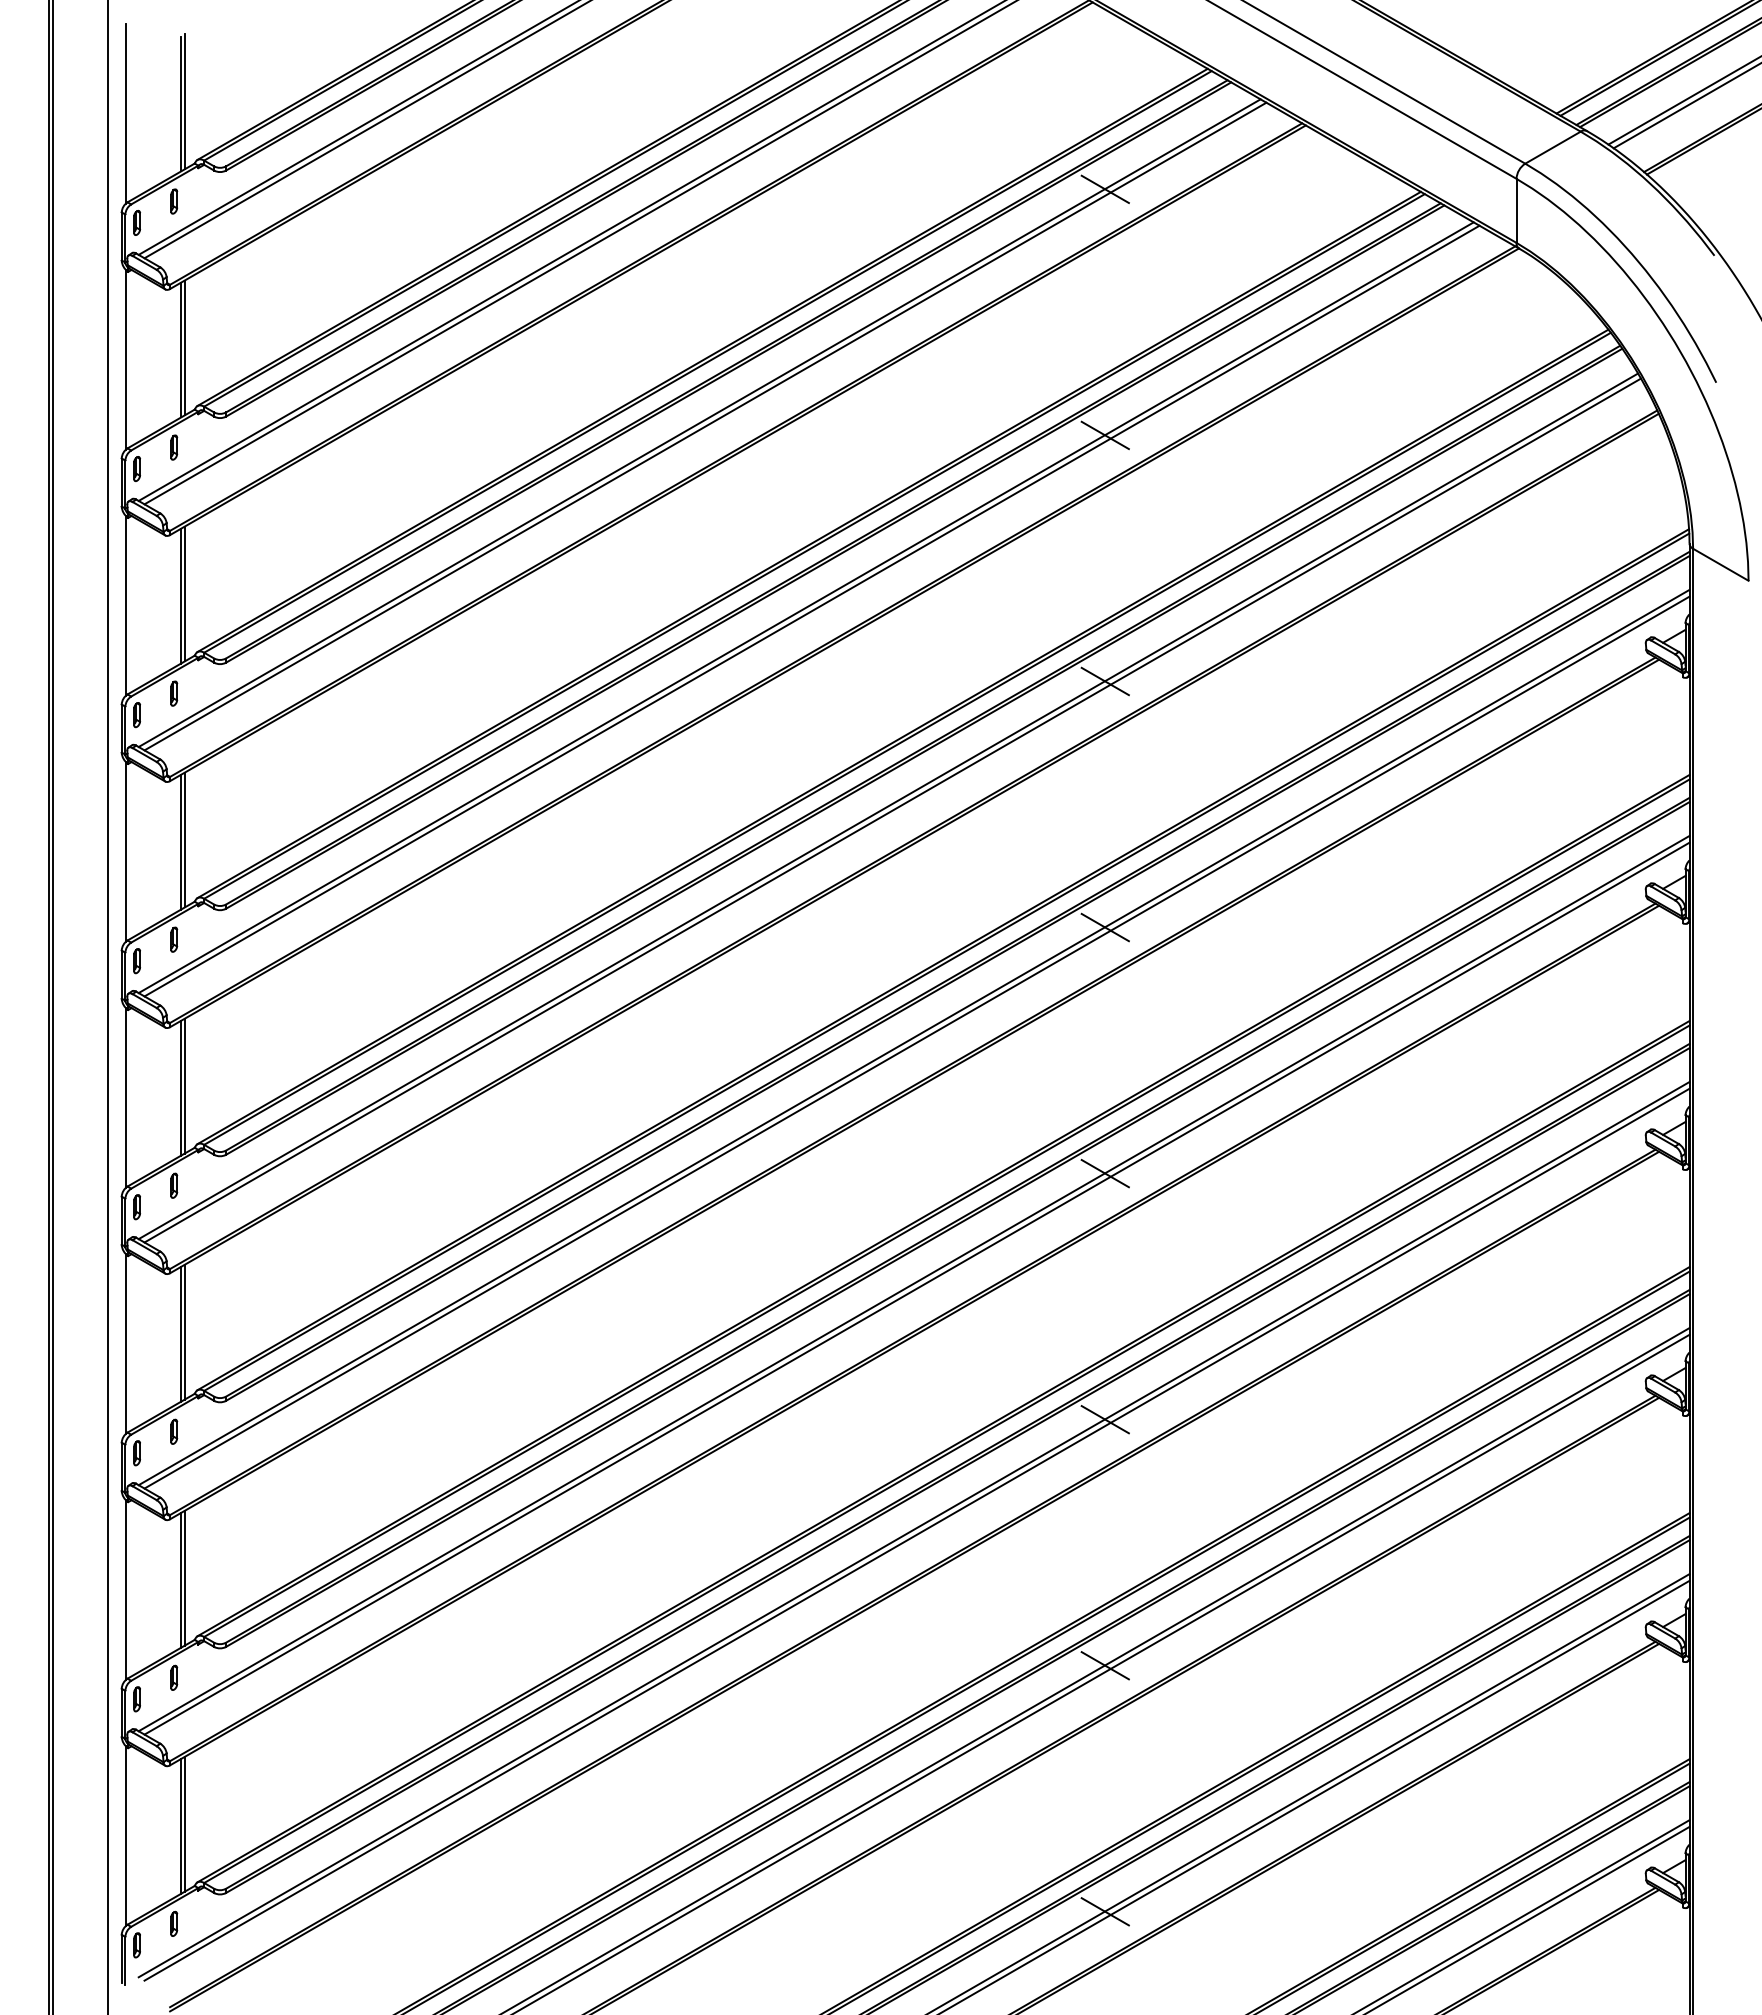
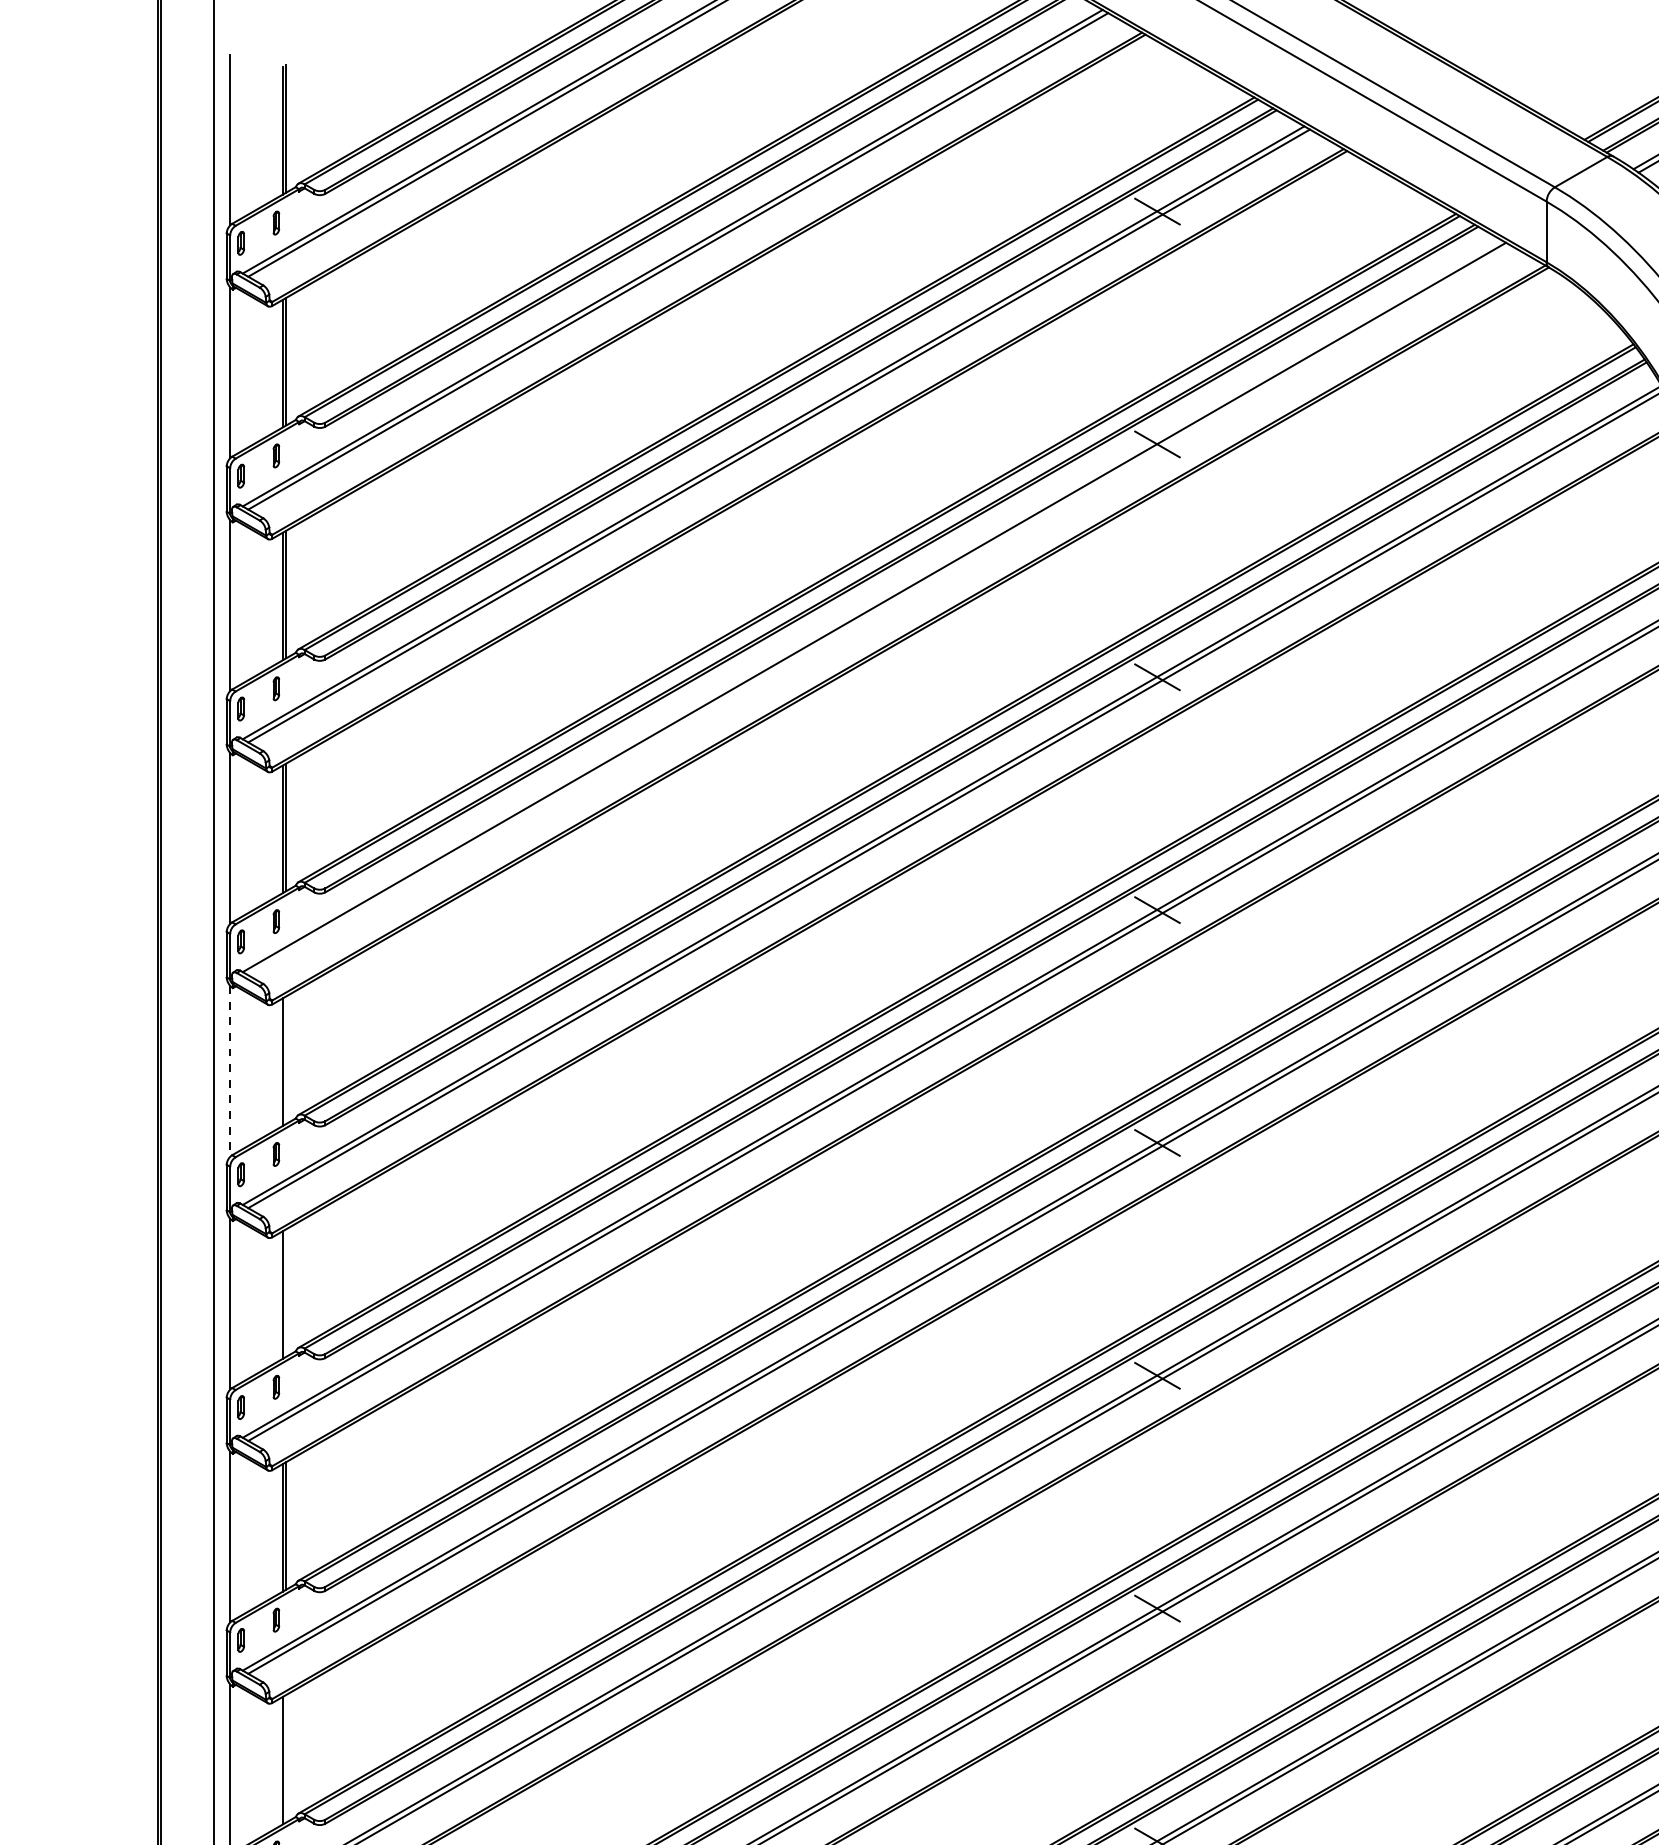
line: (811, 610) -> (879, 610), removed
line: (184, 1085) -> (286, 1059), removed
line: (125, 1098) -> (230, 1071), solid -> dashed
line: (184, 1331) -> (286, 1292), removed
line: (184, 1823) -> (286, 1757), removed

